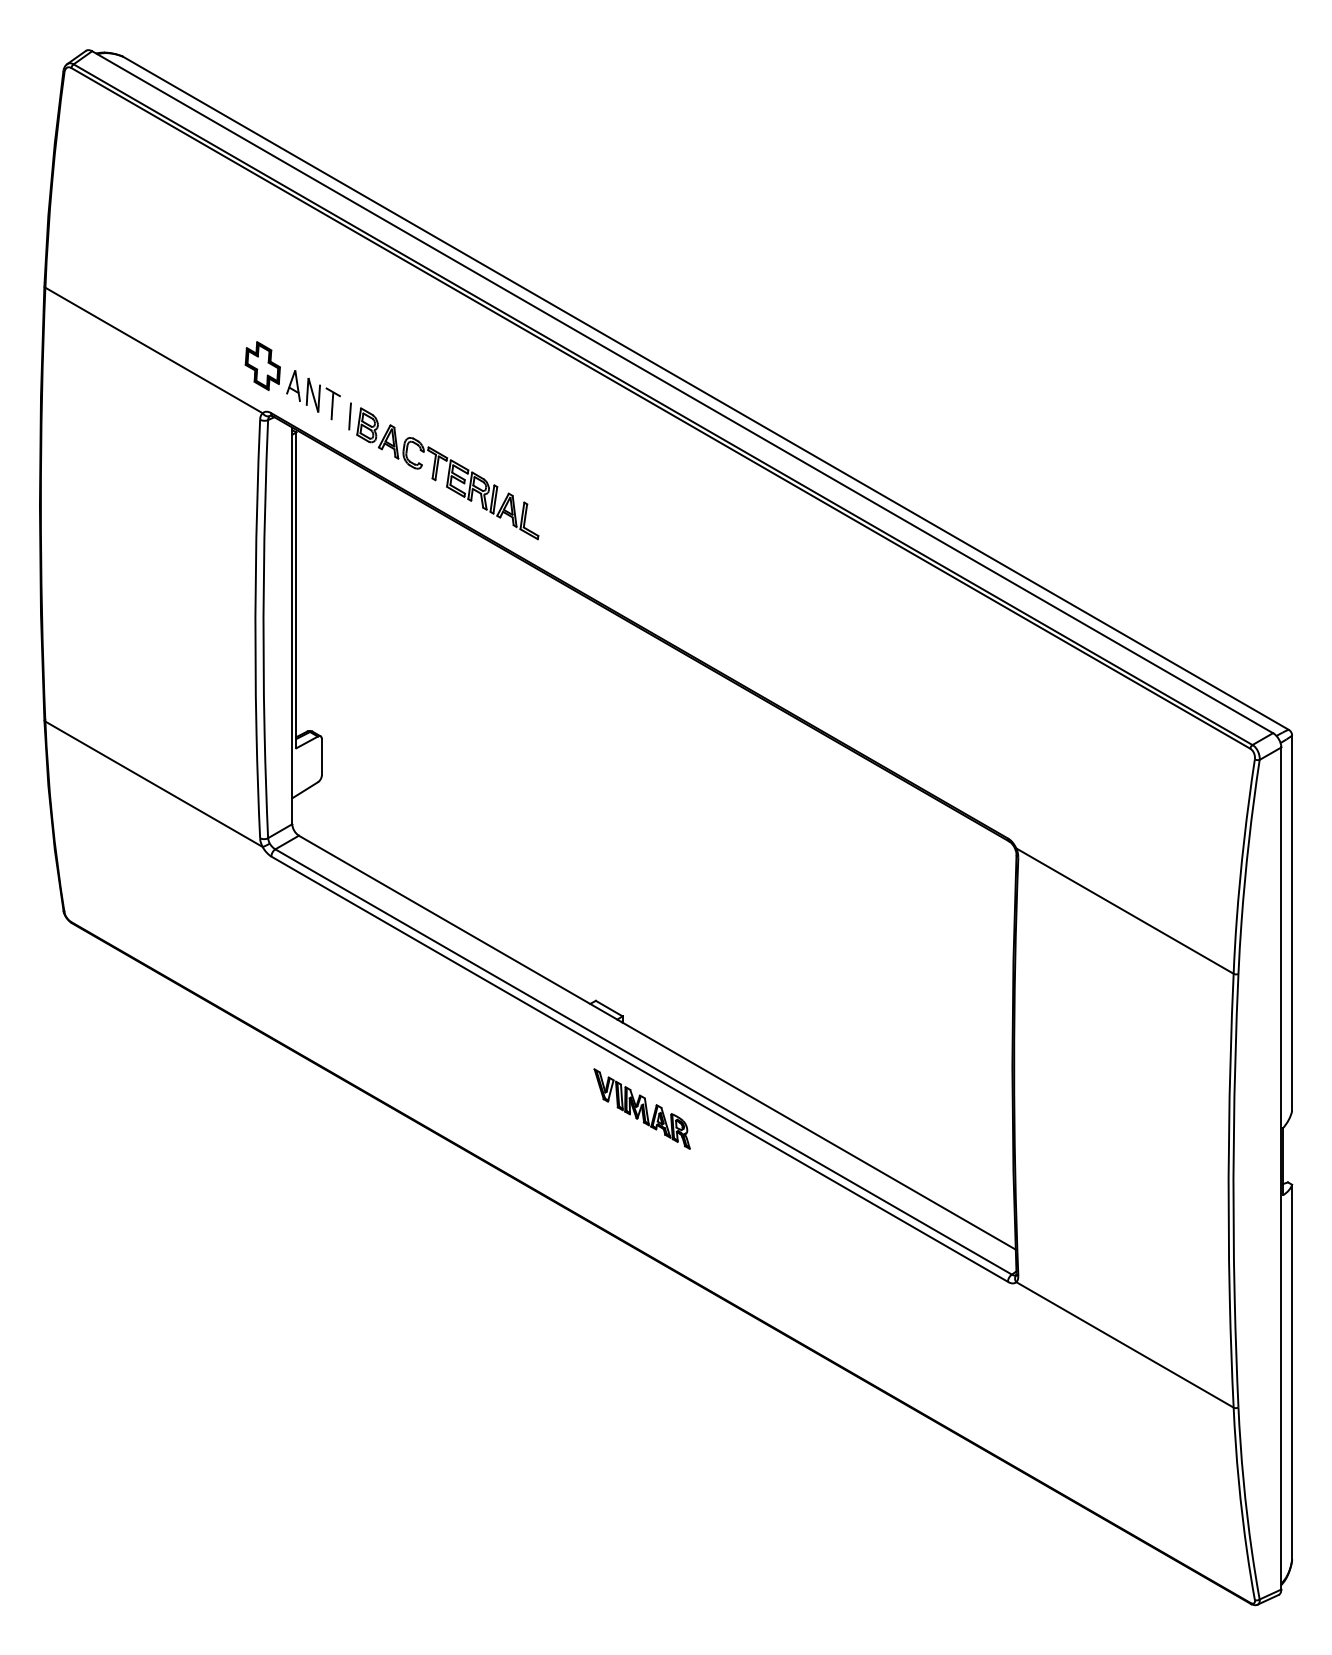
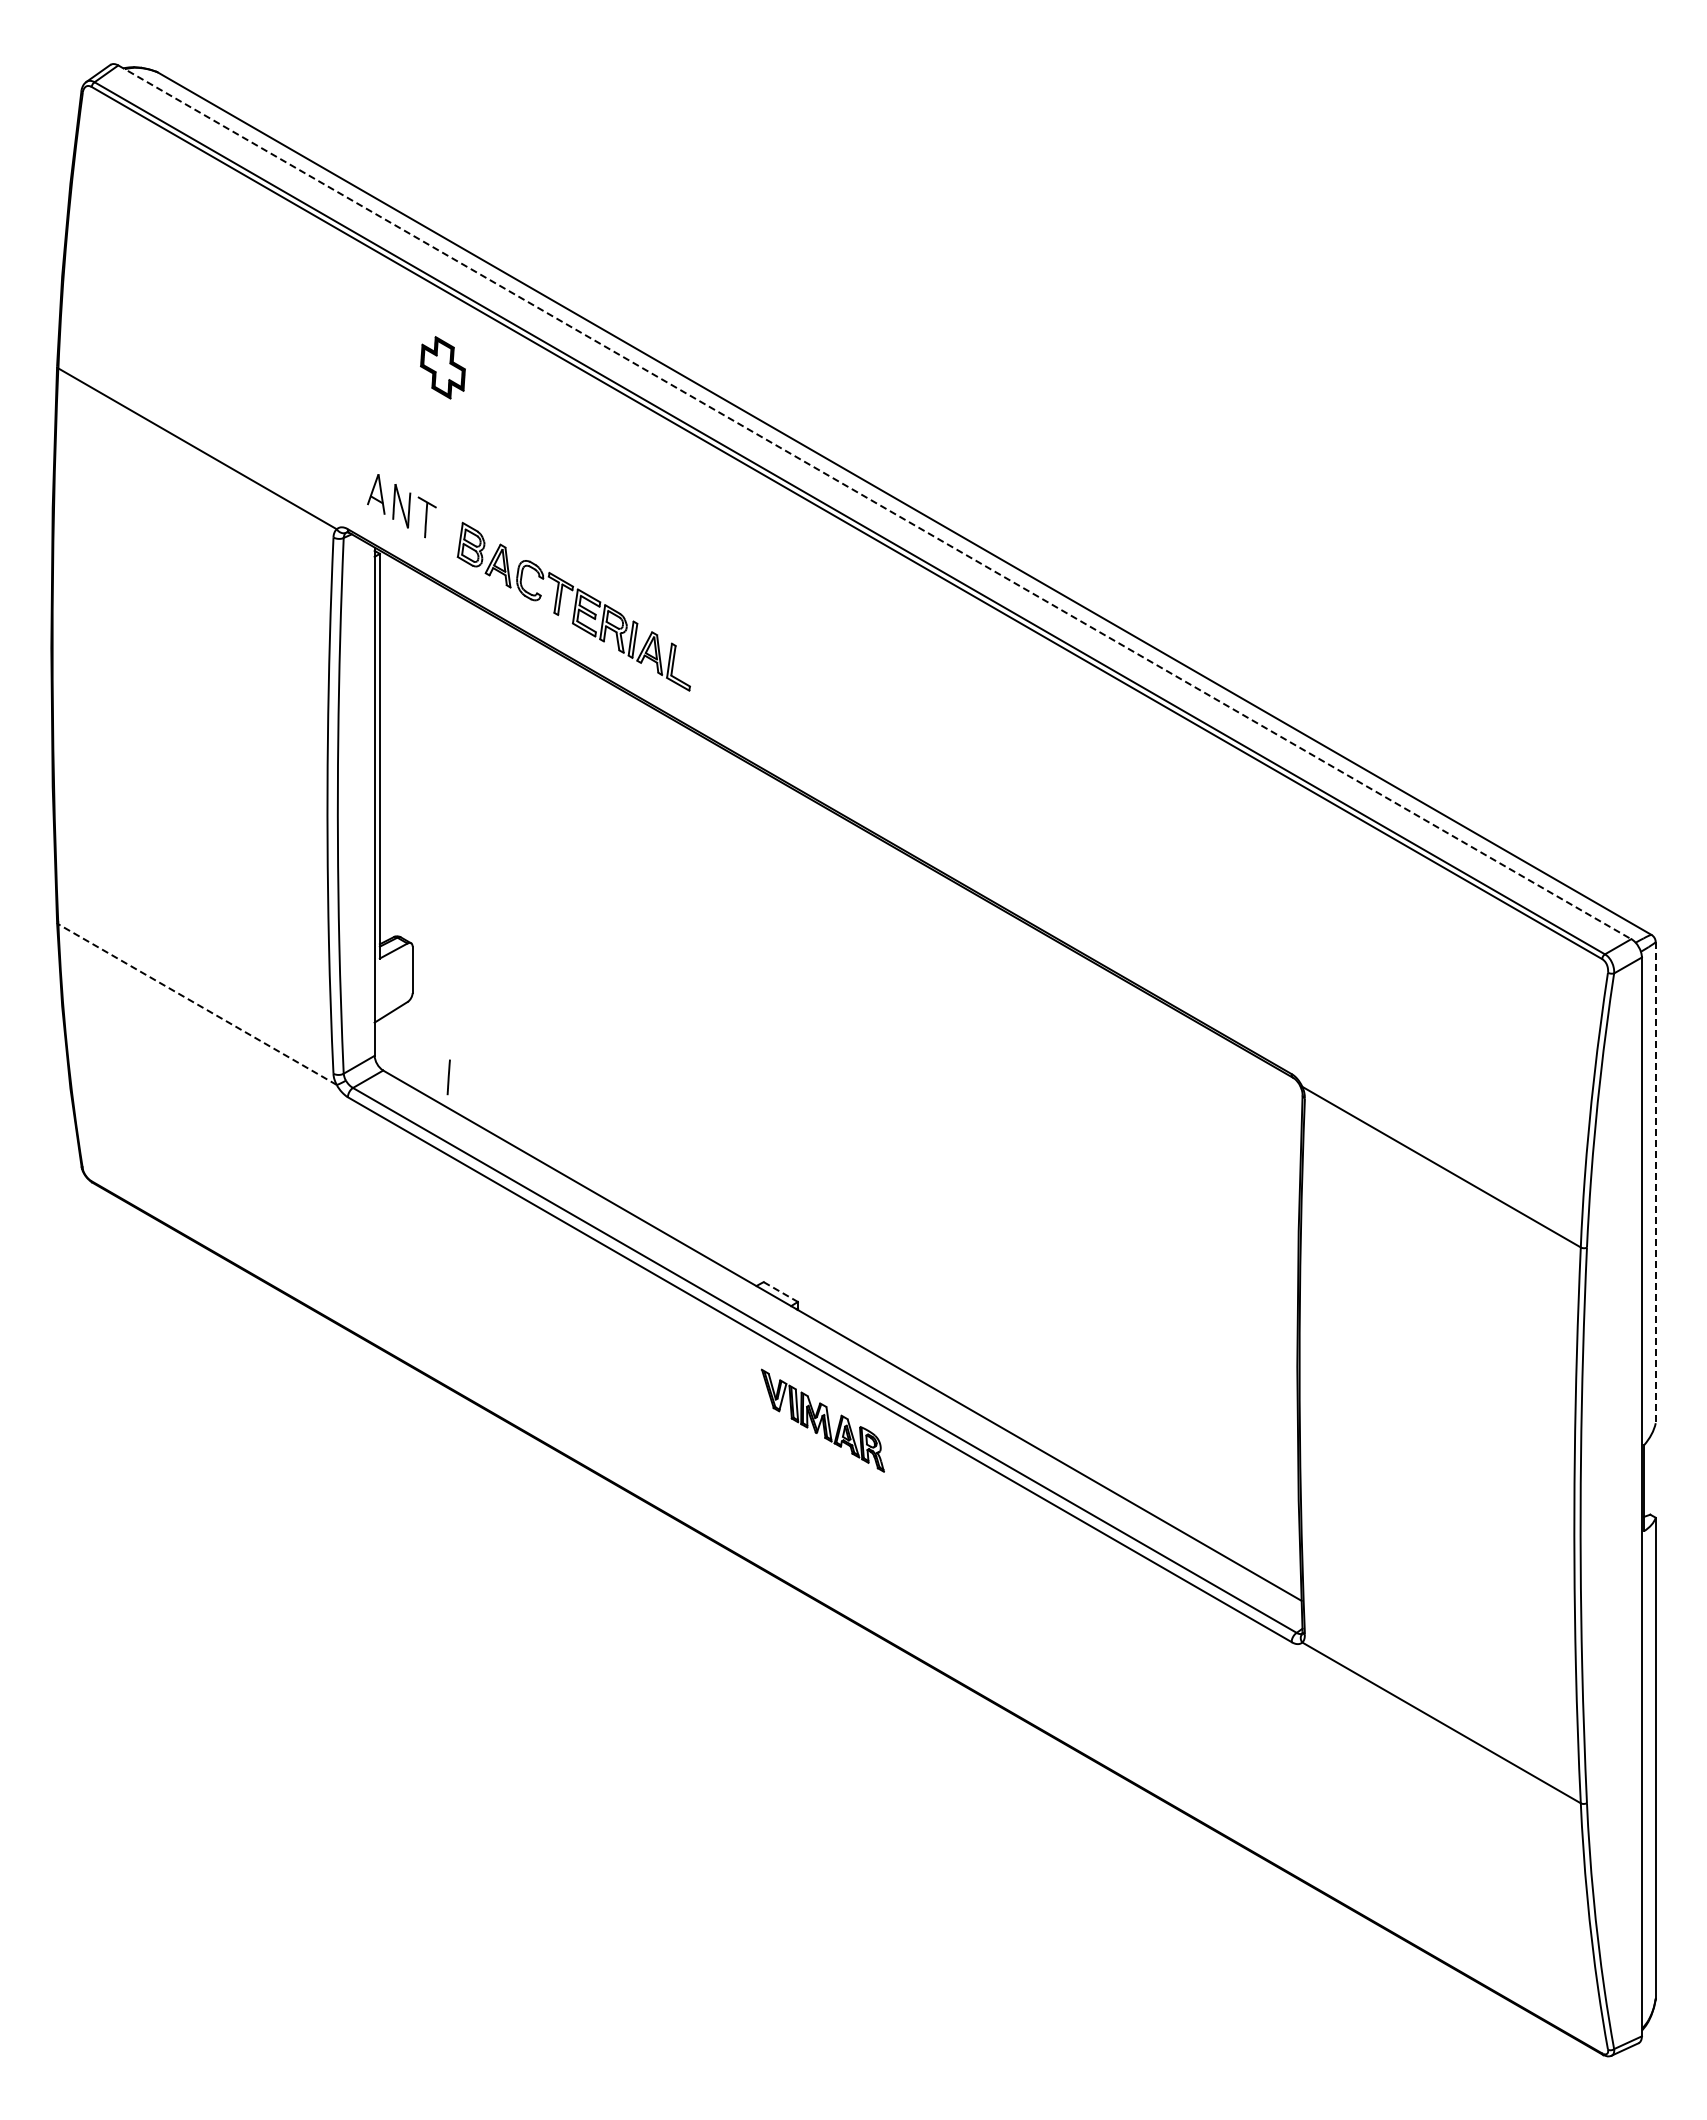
part: (262, 365) -> (442, 367), moved
line: (682, 392) -> (874, 502), solid -> dashed
line: (349, 416) -> (448, 1077), moved
line: (153, 784) -> (197, 1004), solid -> dashed
line: (1291, 923) -> (1655, 1182), solid -> dashed
line: (609, 1008) -> (780, 1292), solid -> dashed

